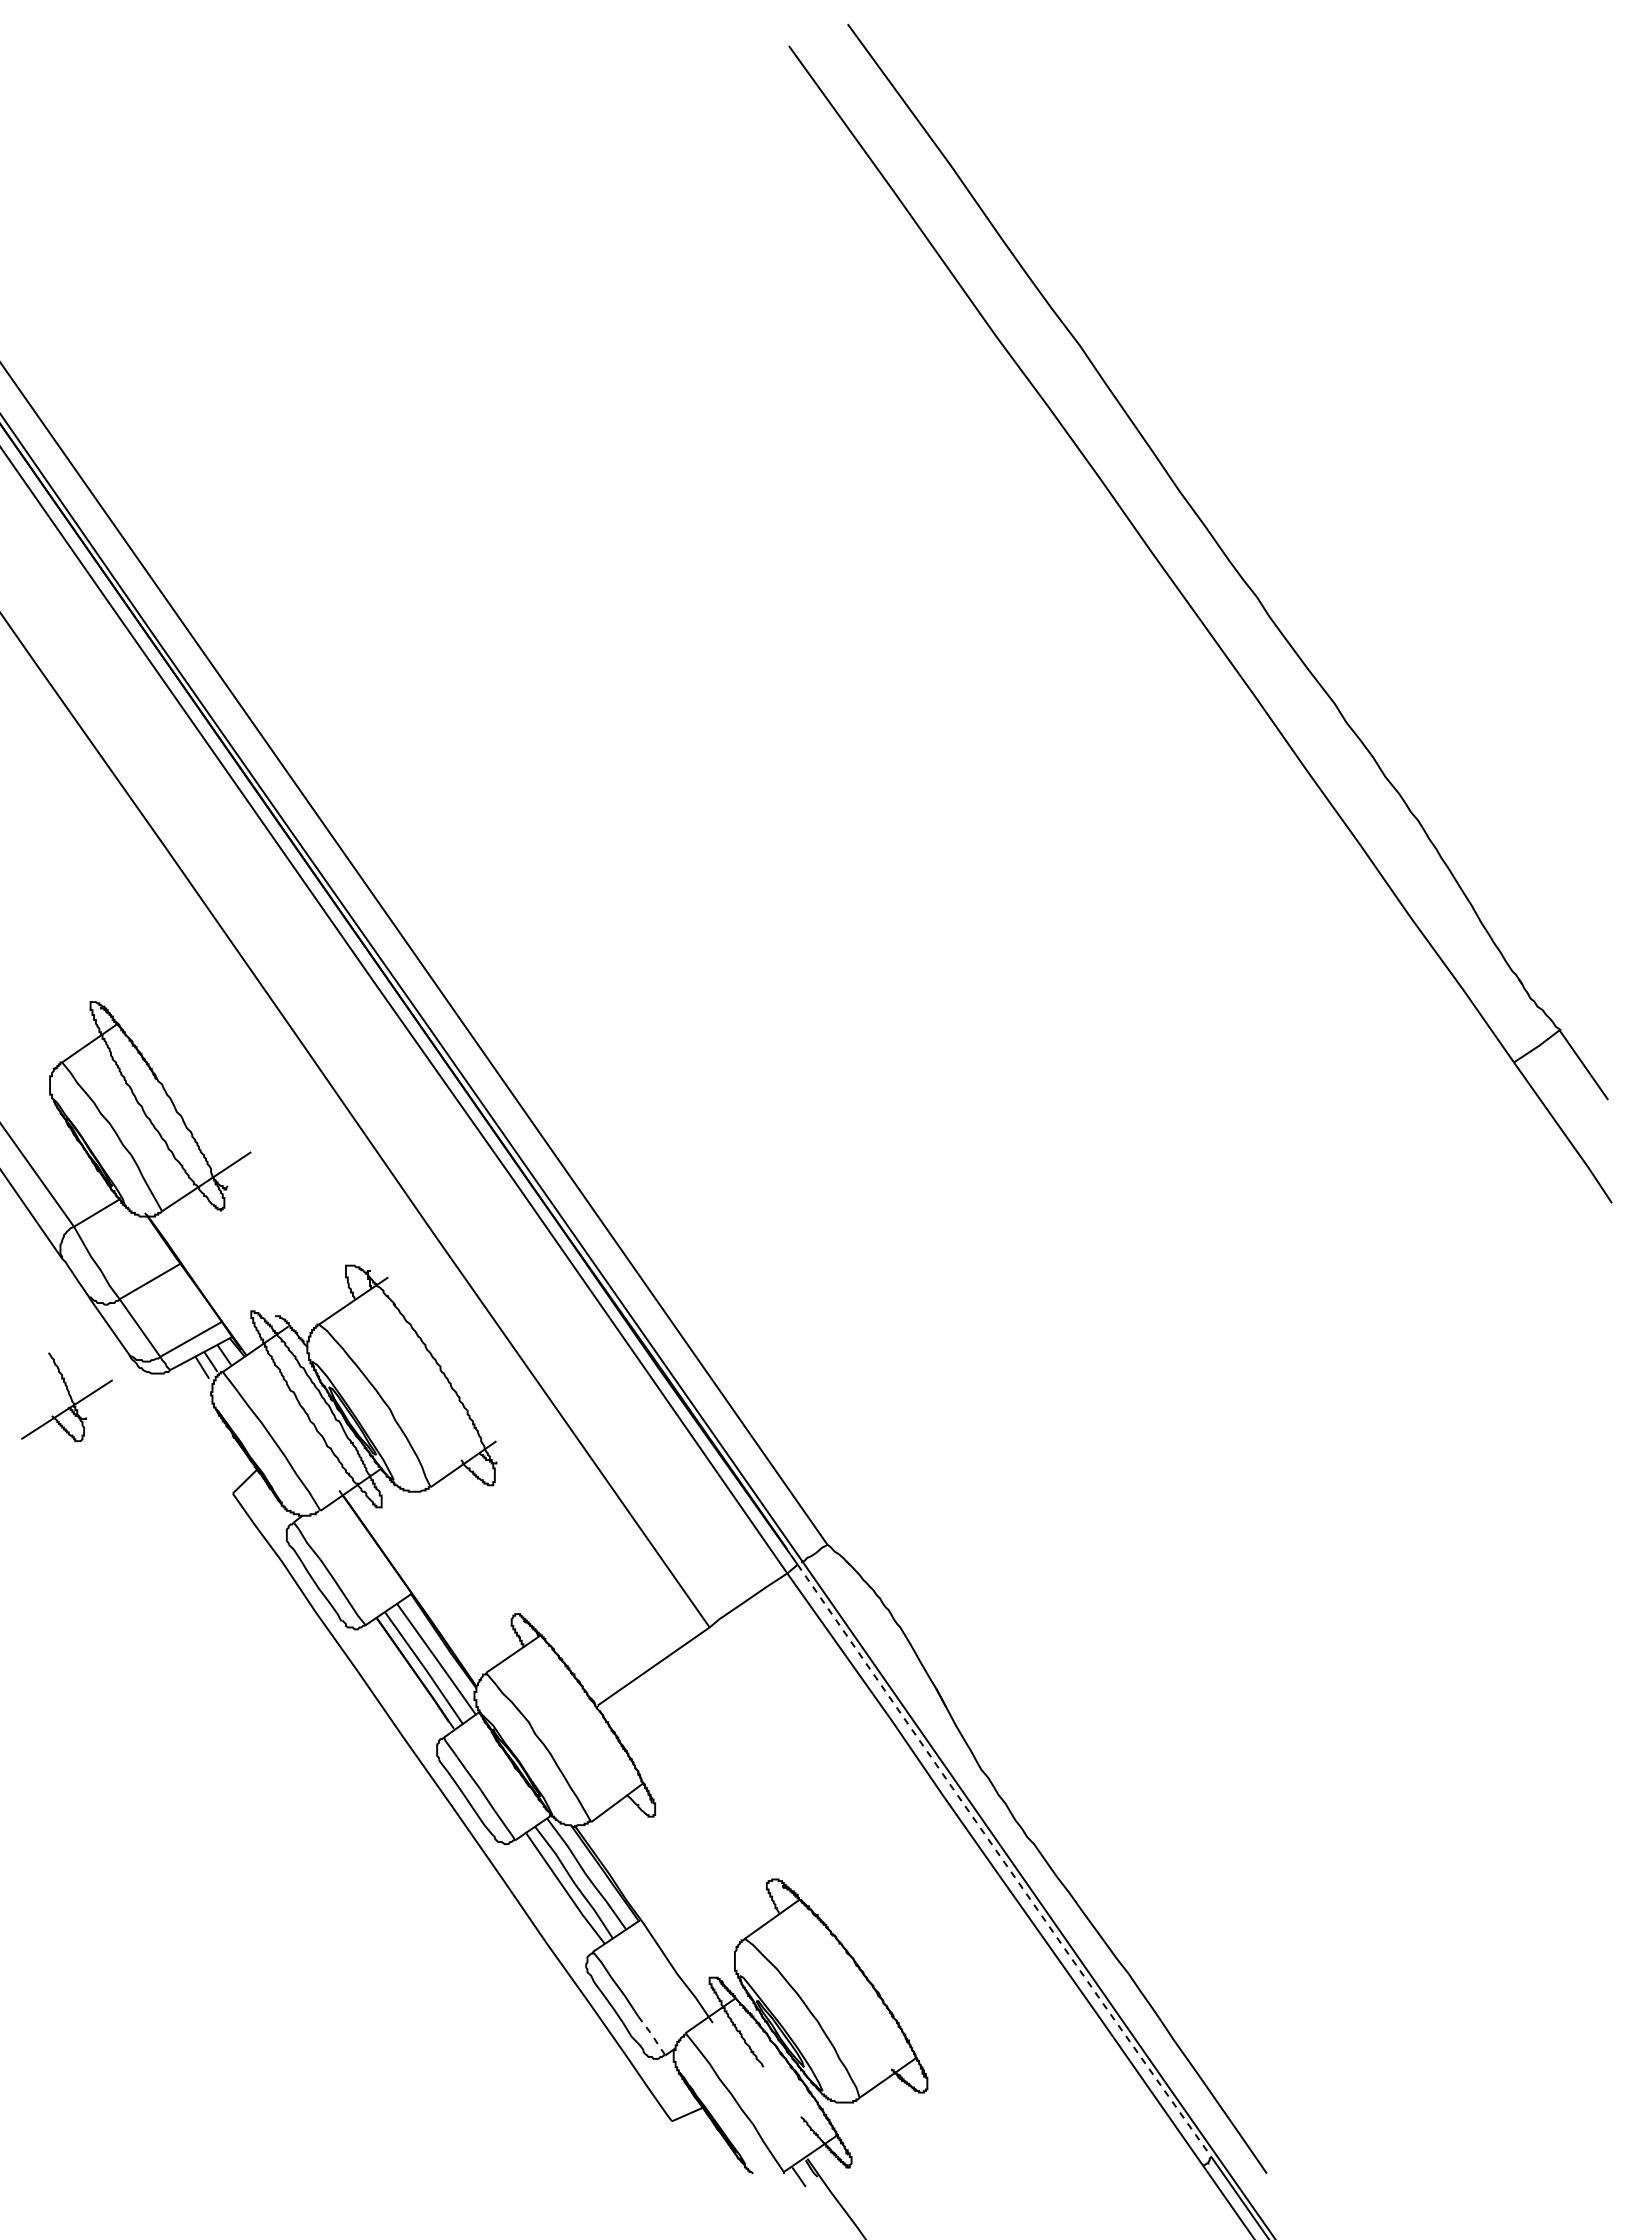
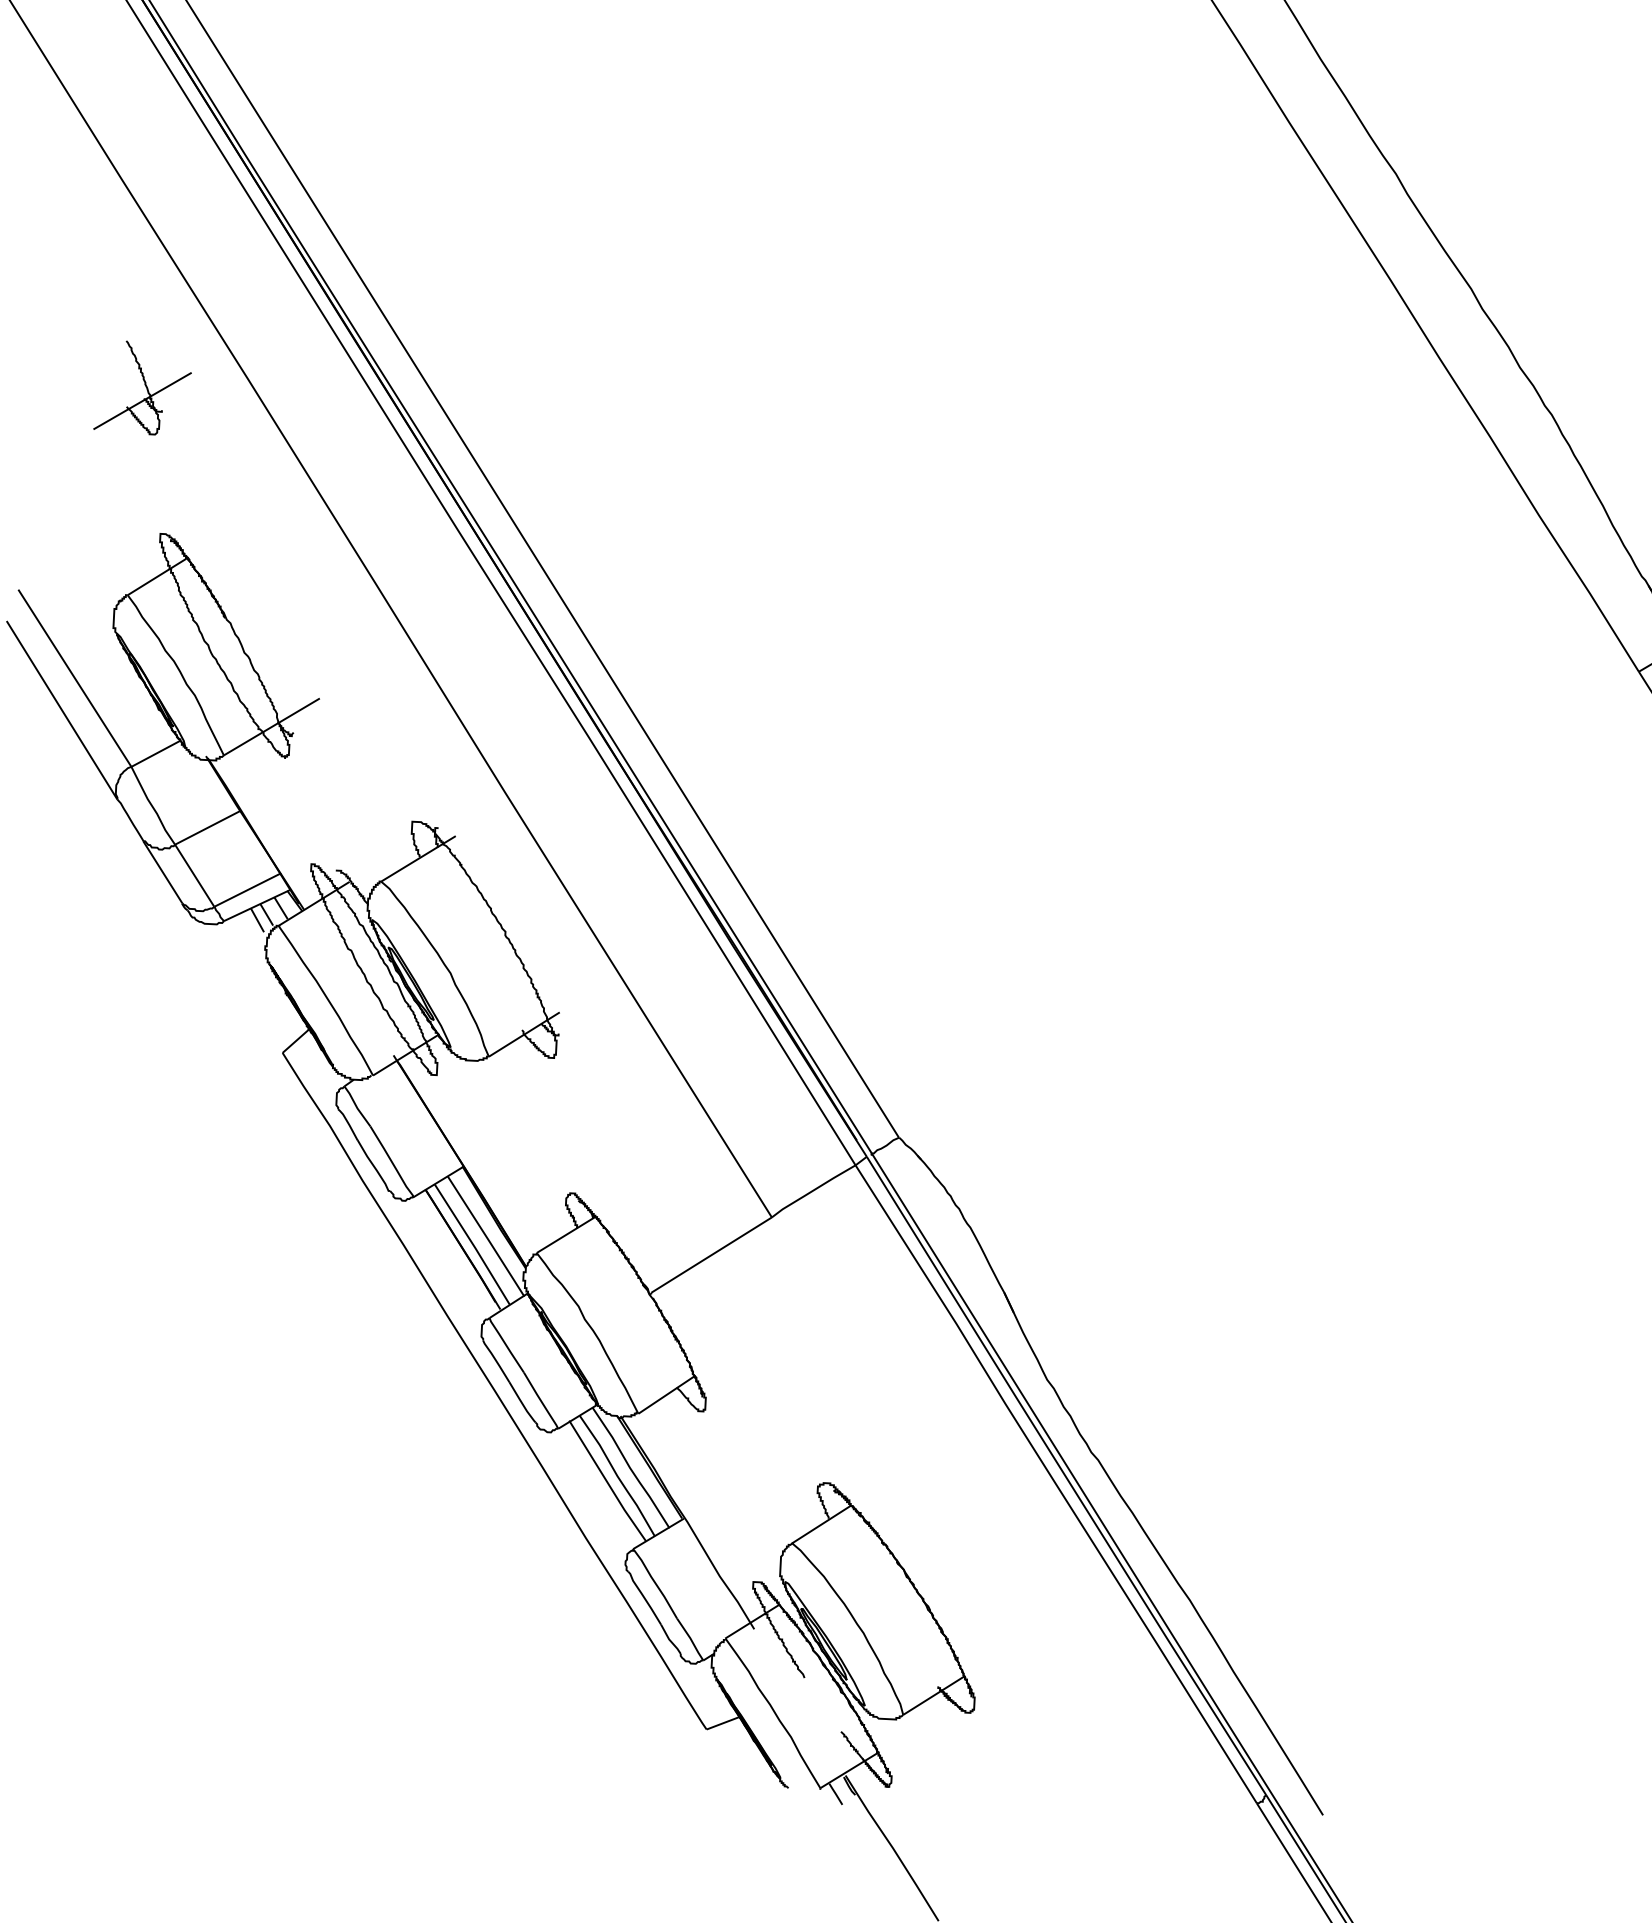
part: (66, 1397) -> (142, 388), moved
line: (1004, 1861) -> (1066, 1476), dashed -> solid
line: (652, 2035) -> (690, 1639), dashed -> solid

